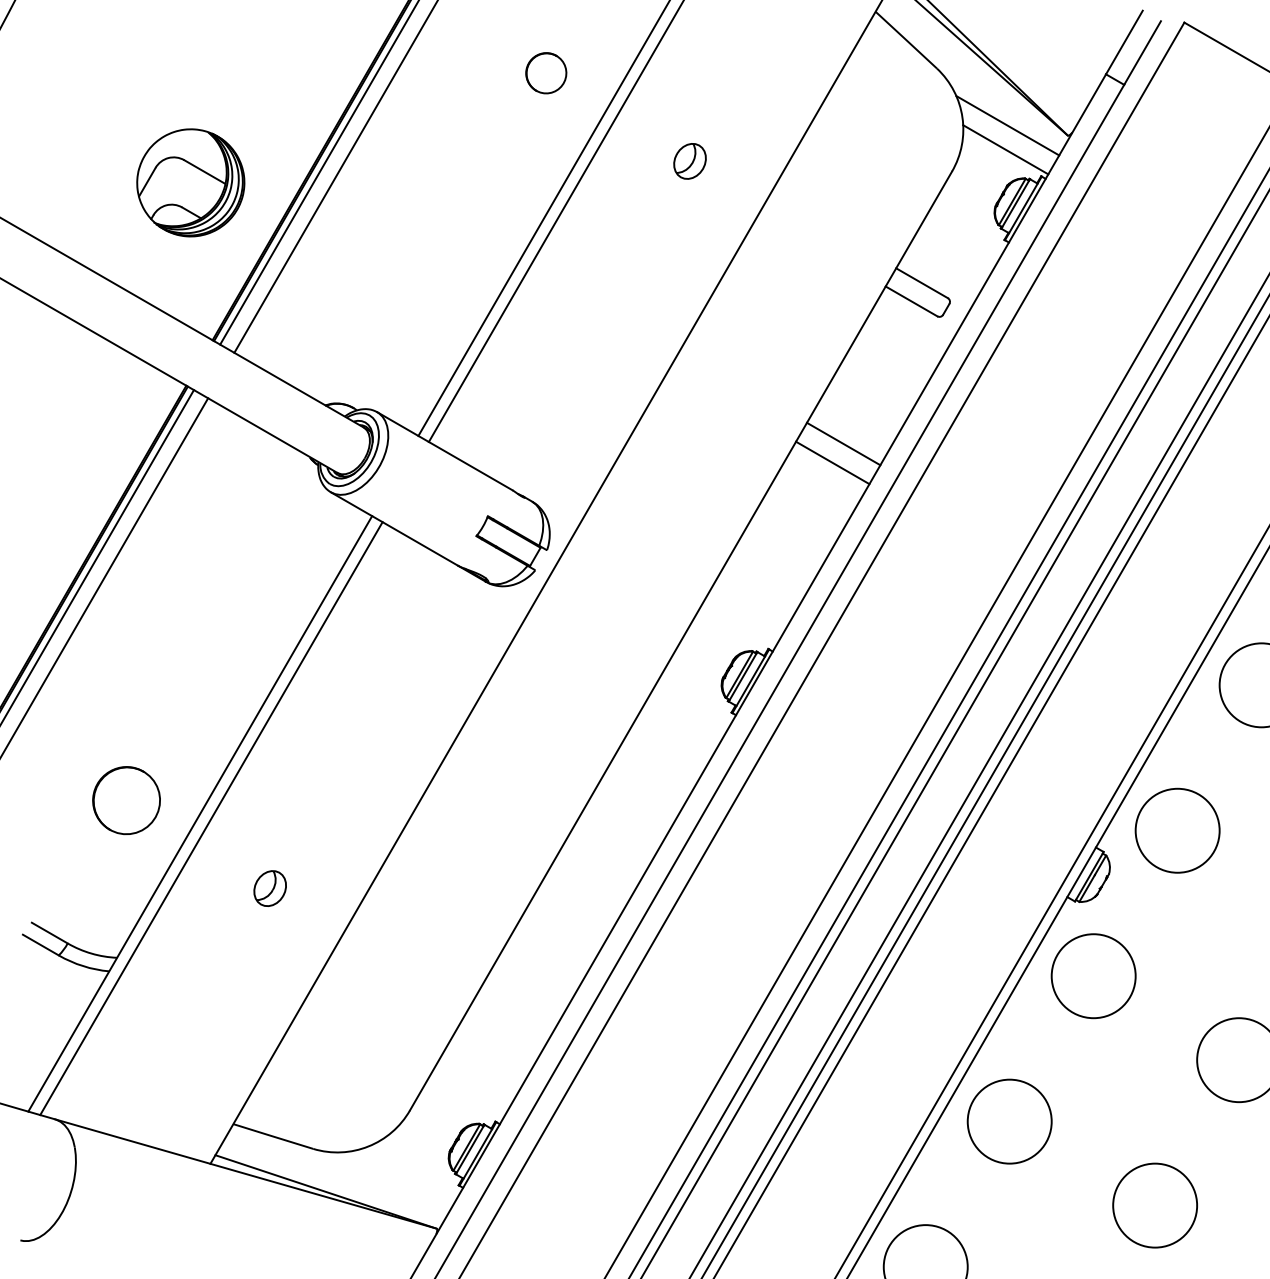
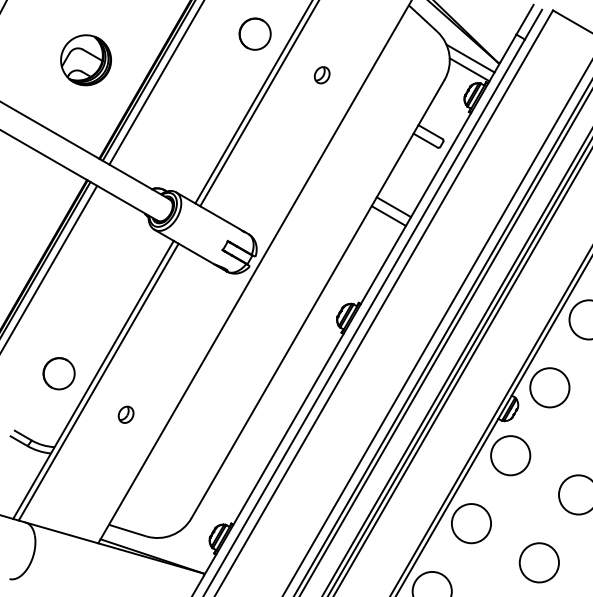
part: (545, 71) -> (254, 33), size x1.67
part: (189, 183) -> (85, 60), moved

